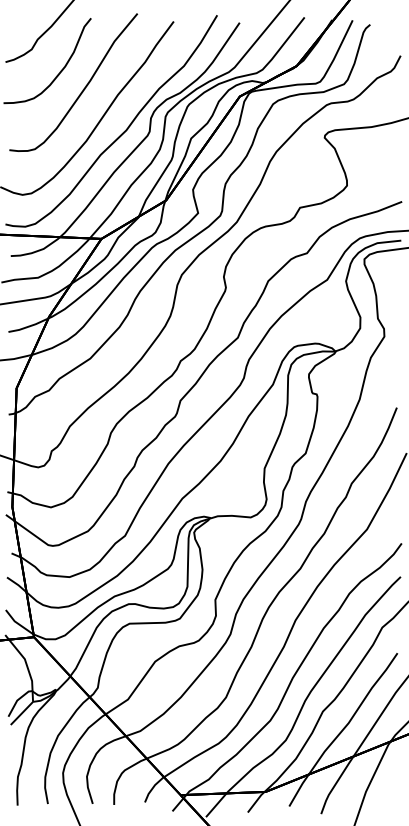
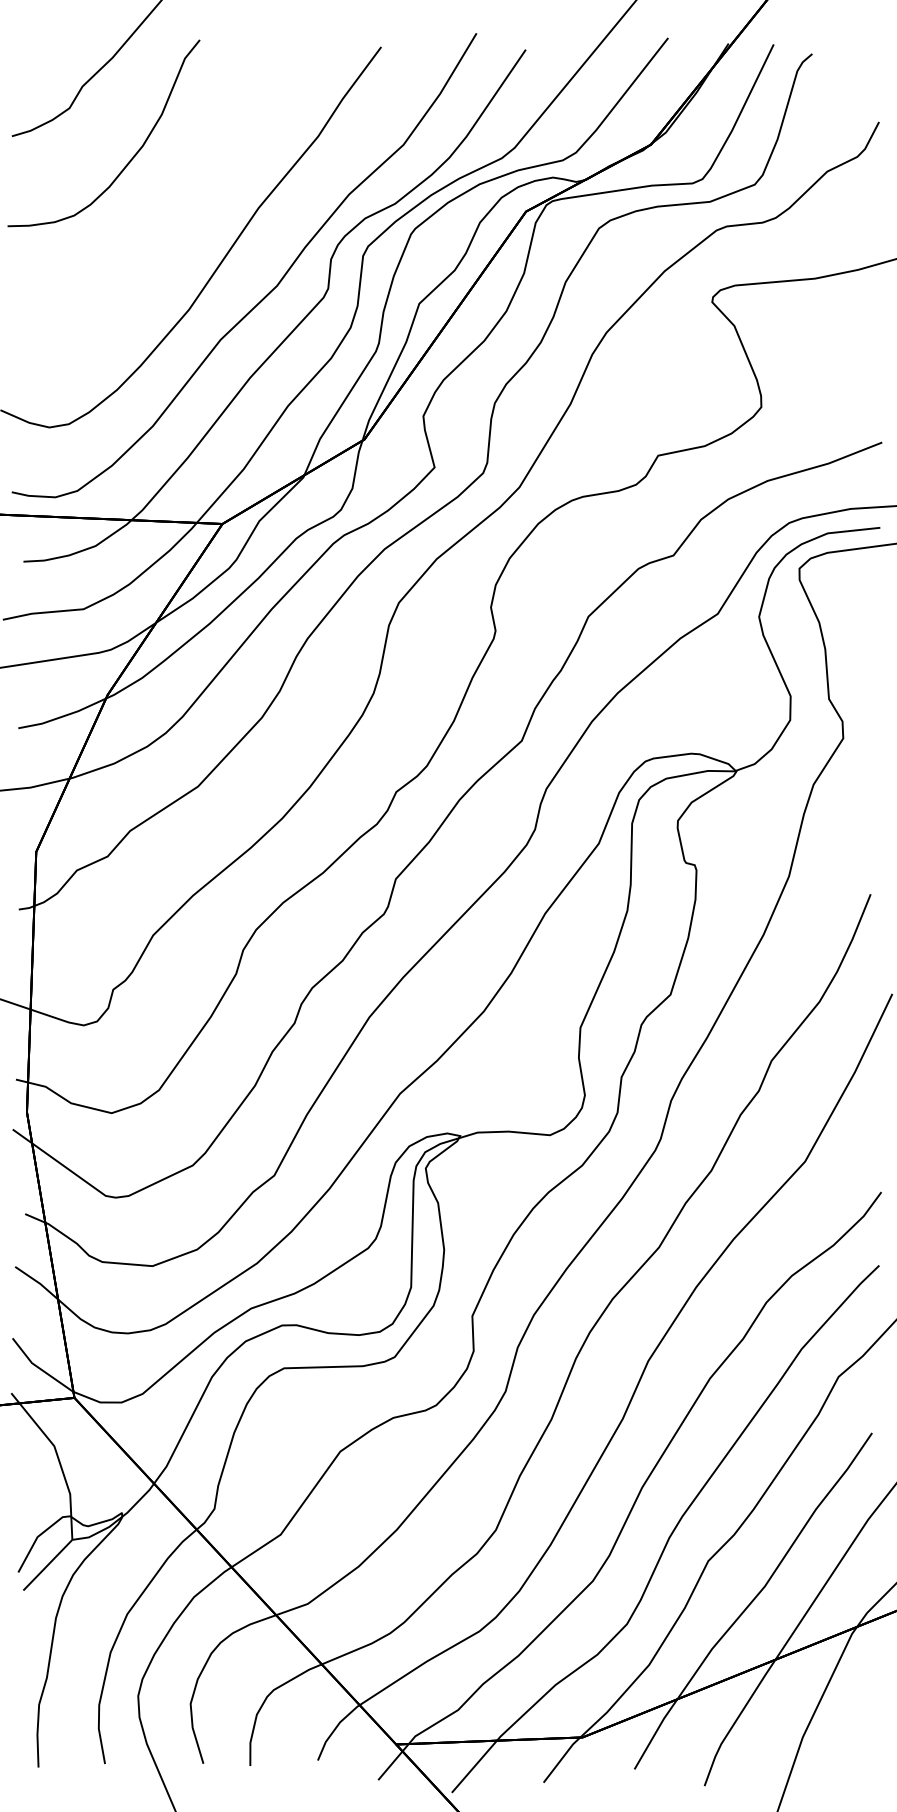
curve: (83, 88) -> (183, 193), removed

